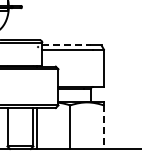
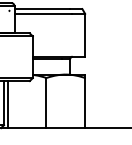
line: (67, 45) -> (43, 9), dashed -> solid
line: (103, 127) -> (84, 103), dashed -> solid

